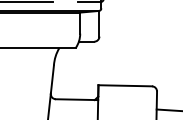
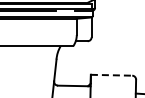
line: (125, 86) -> (111, 75), solid -> dashed

